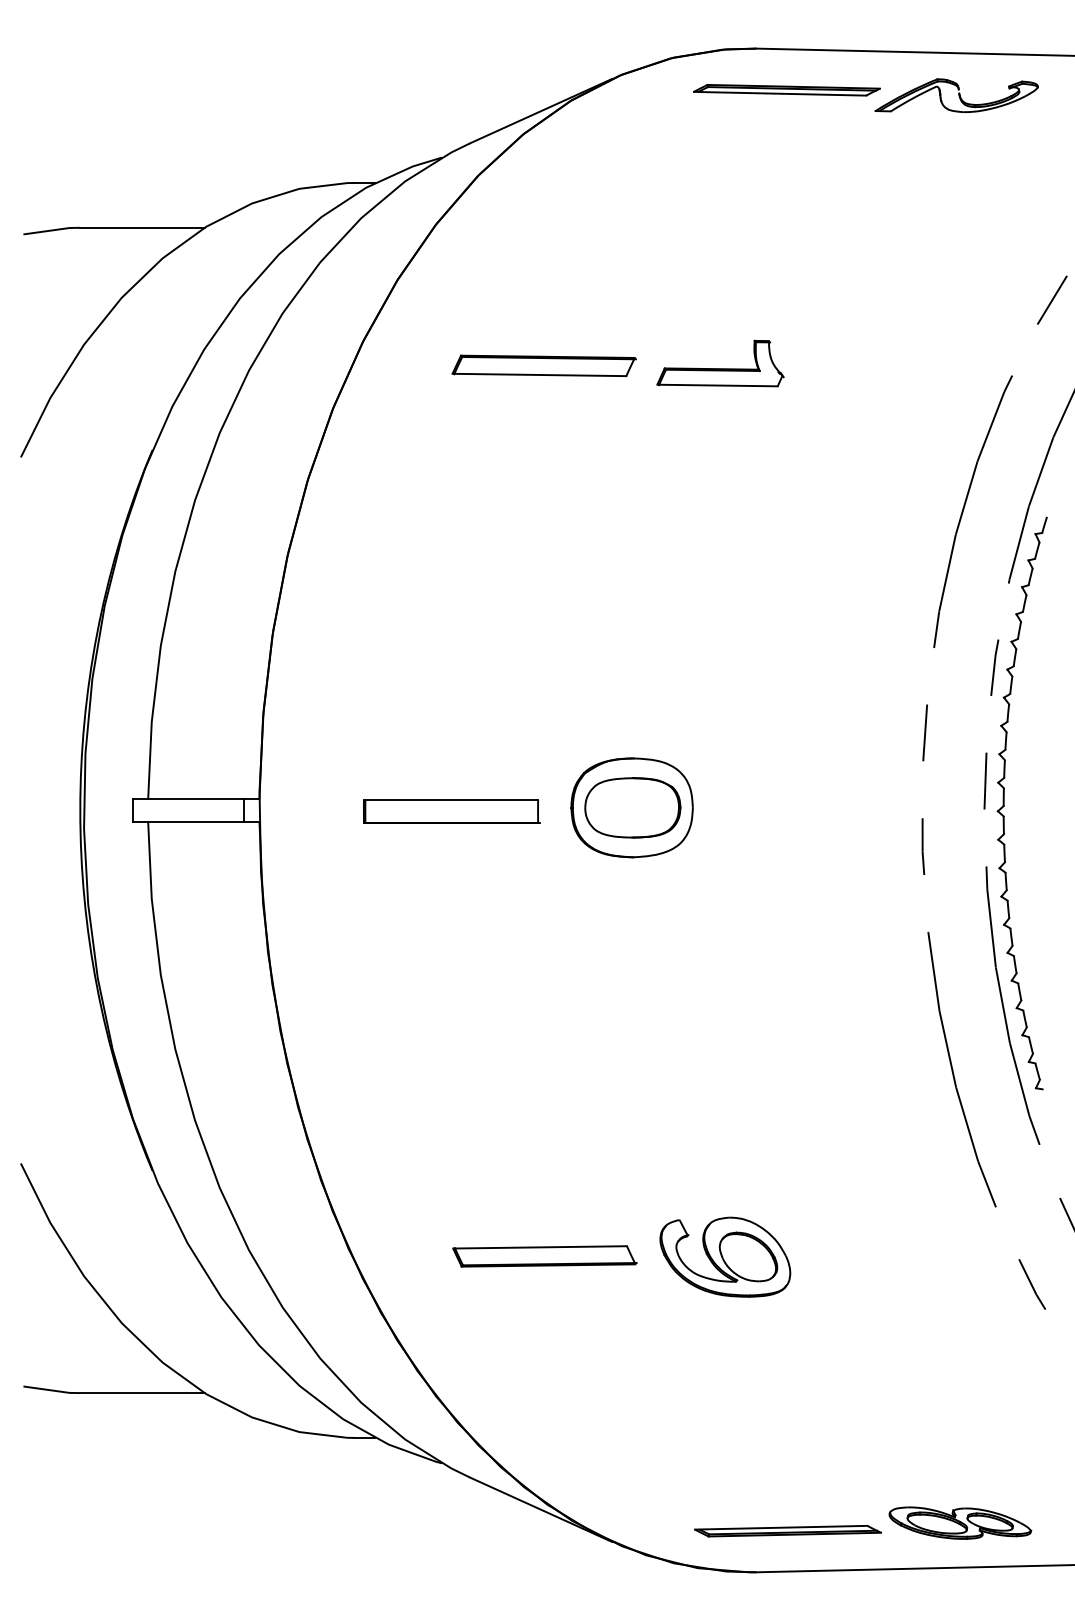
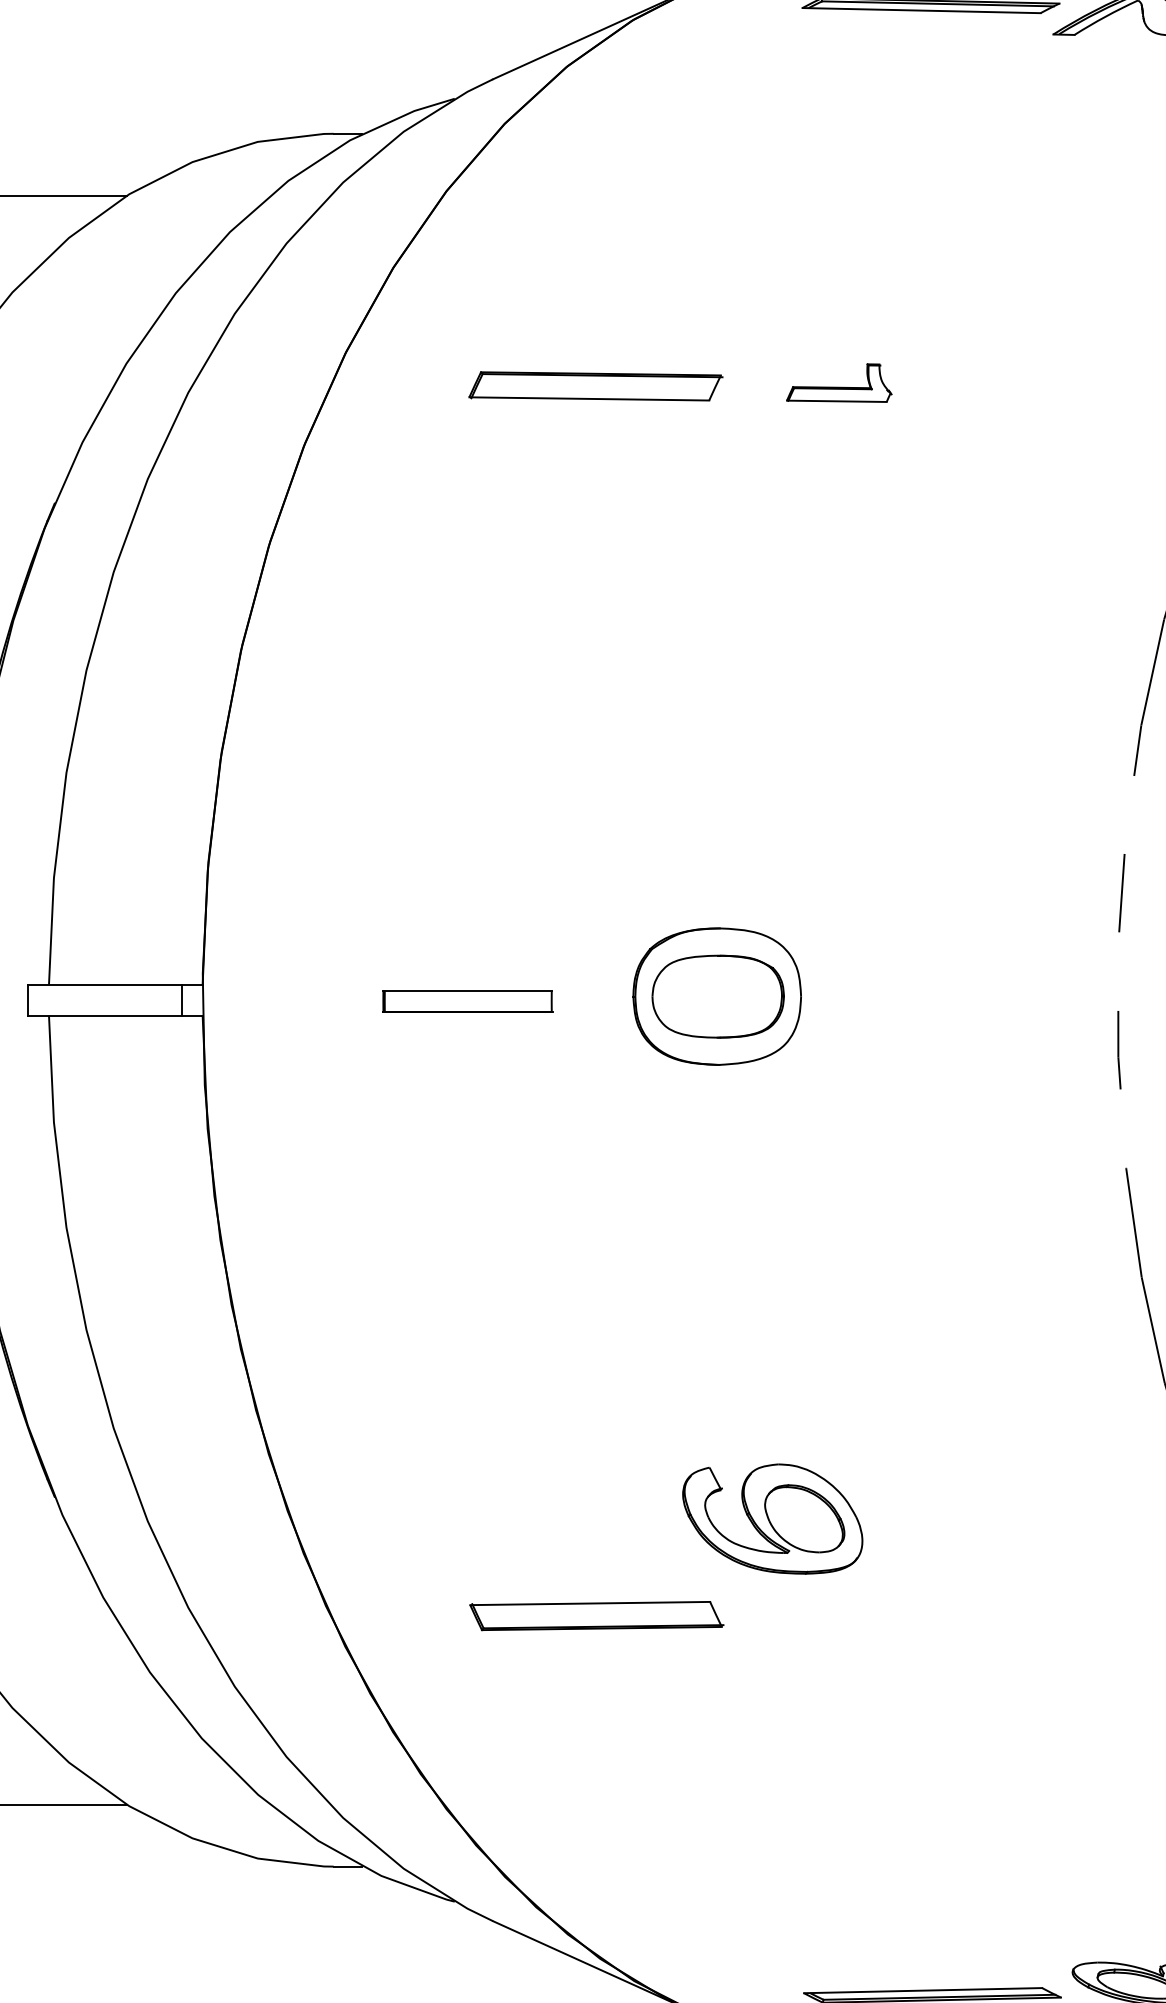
part: (720, 363) -> (839, 383), size x0.6
part: (451, 811) -> (467, 1001), size x0.7
part: (725, 1256) -> (772, 1518), moved

